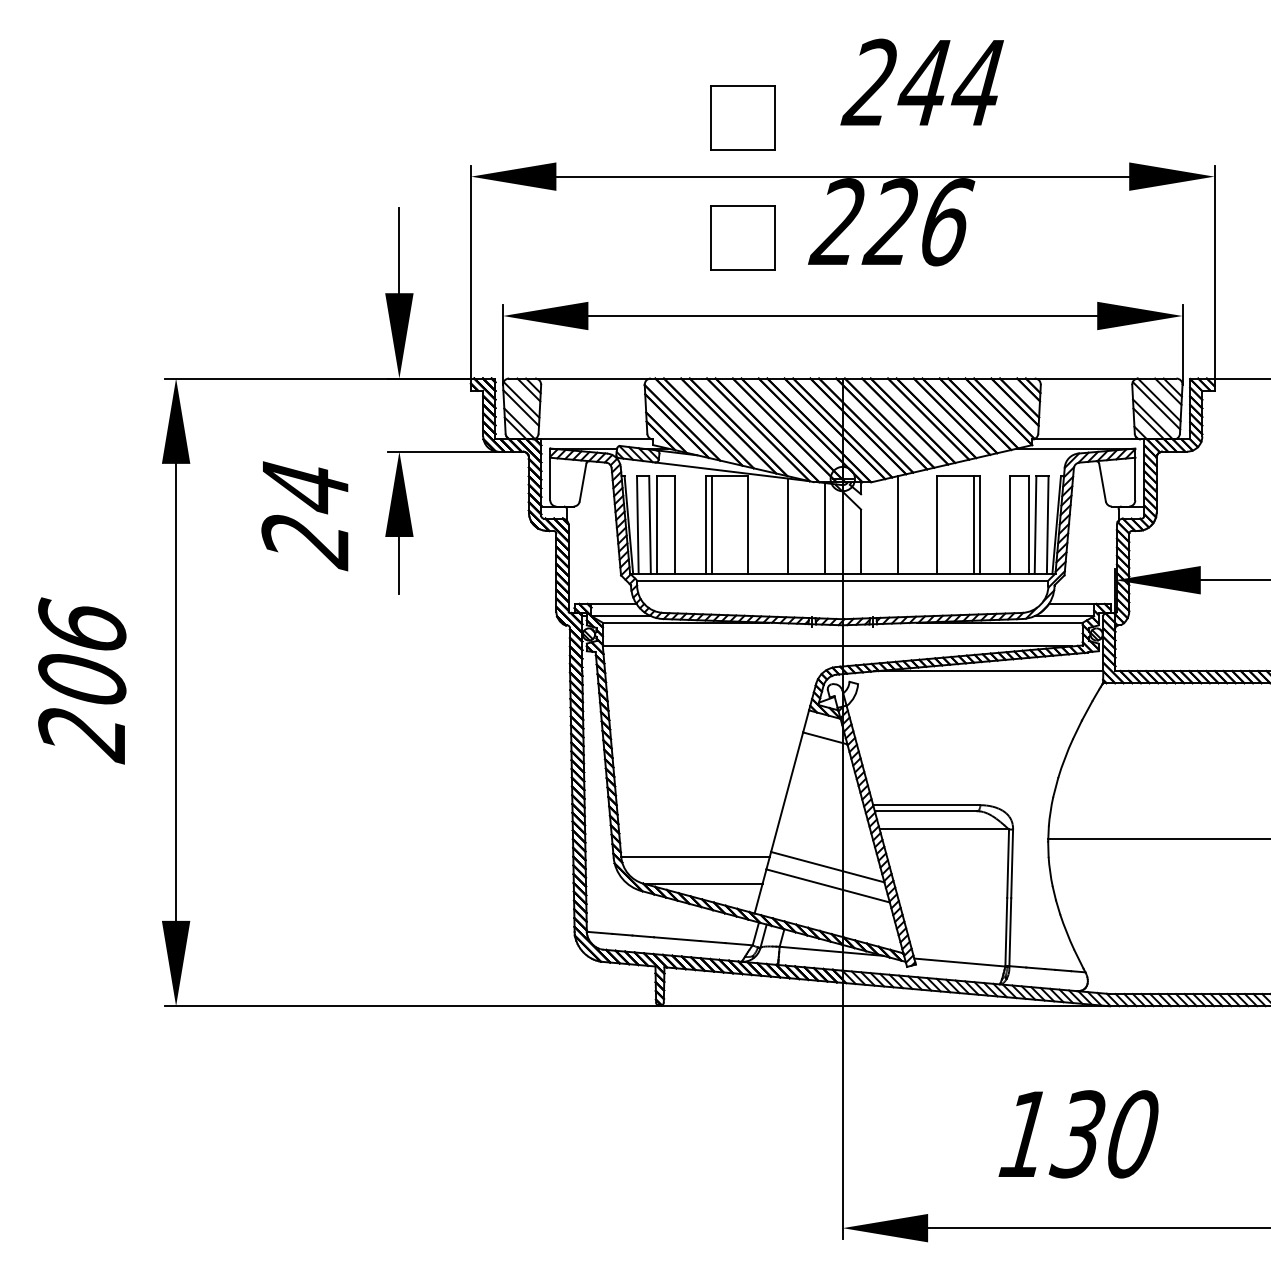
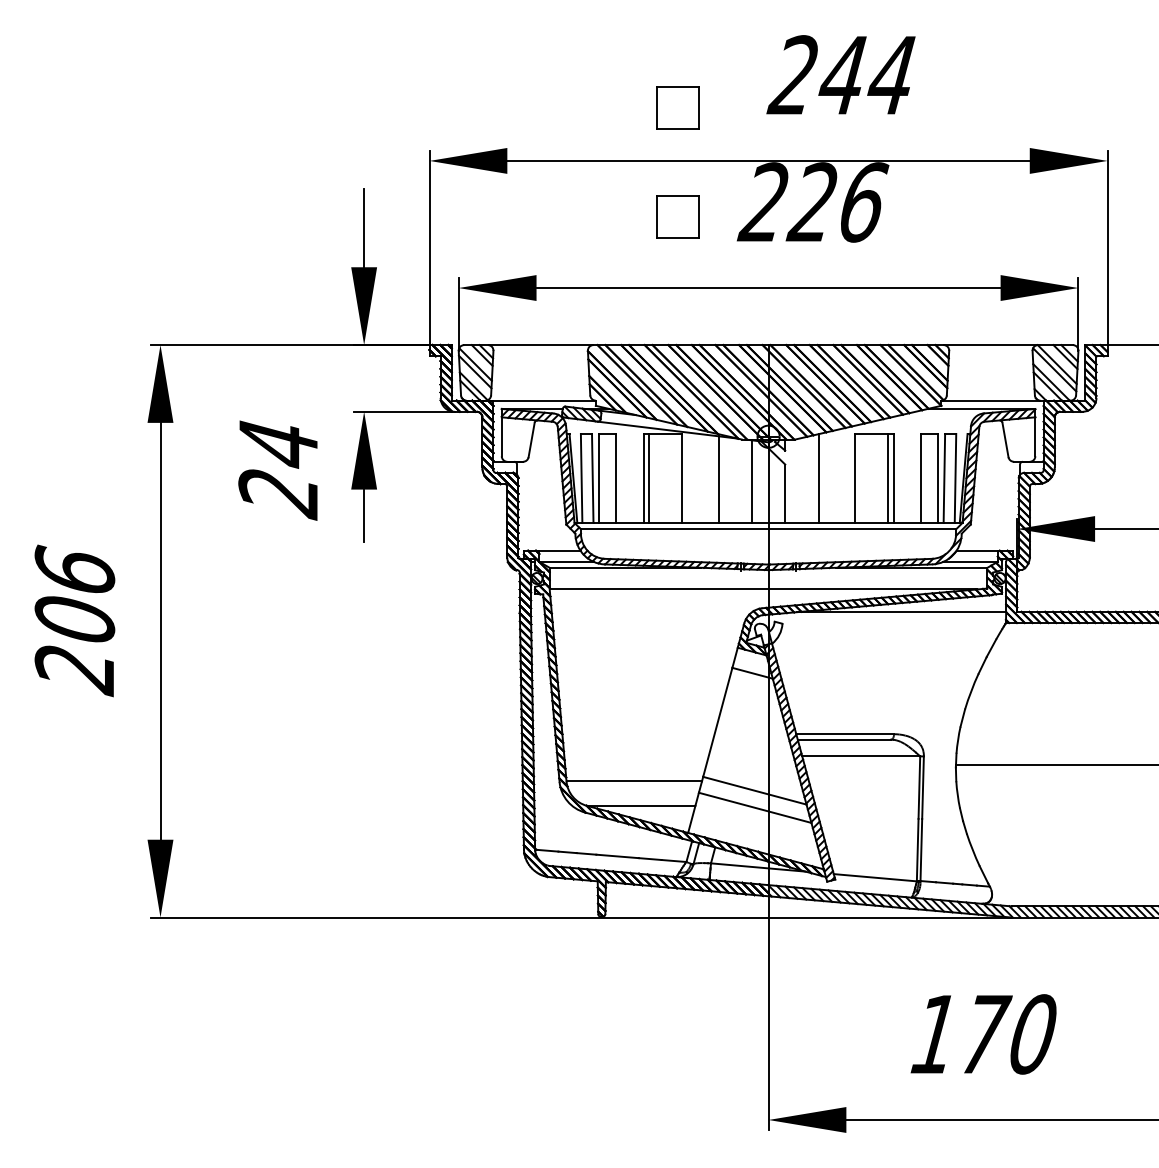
part: (742, 118) -> (677, 107), size x0.71
part: (742, 237) -> (677, 216), size x0.71
text: (1079, 1134) -> (984, 1034), 130 -> 170

